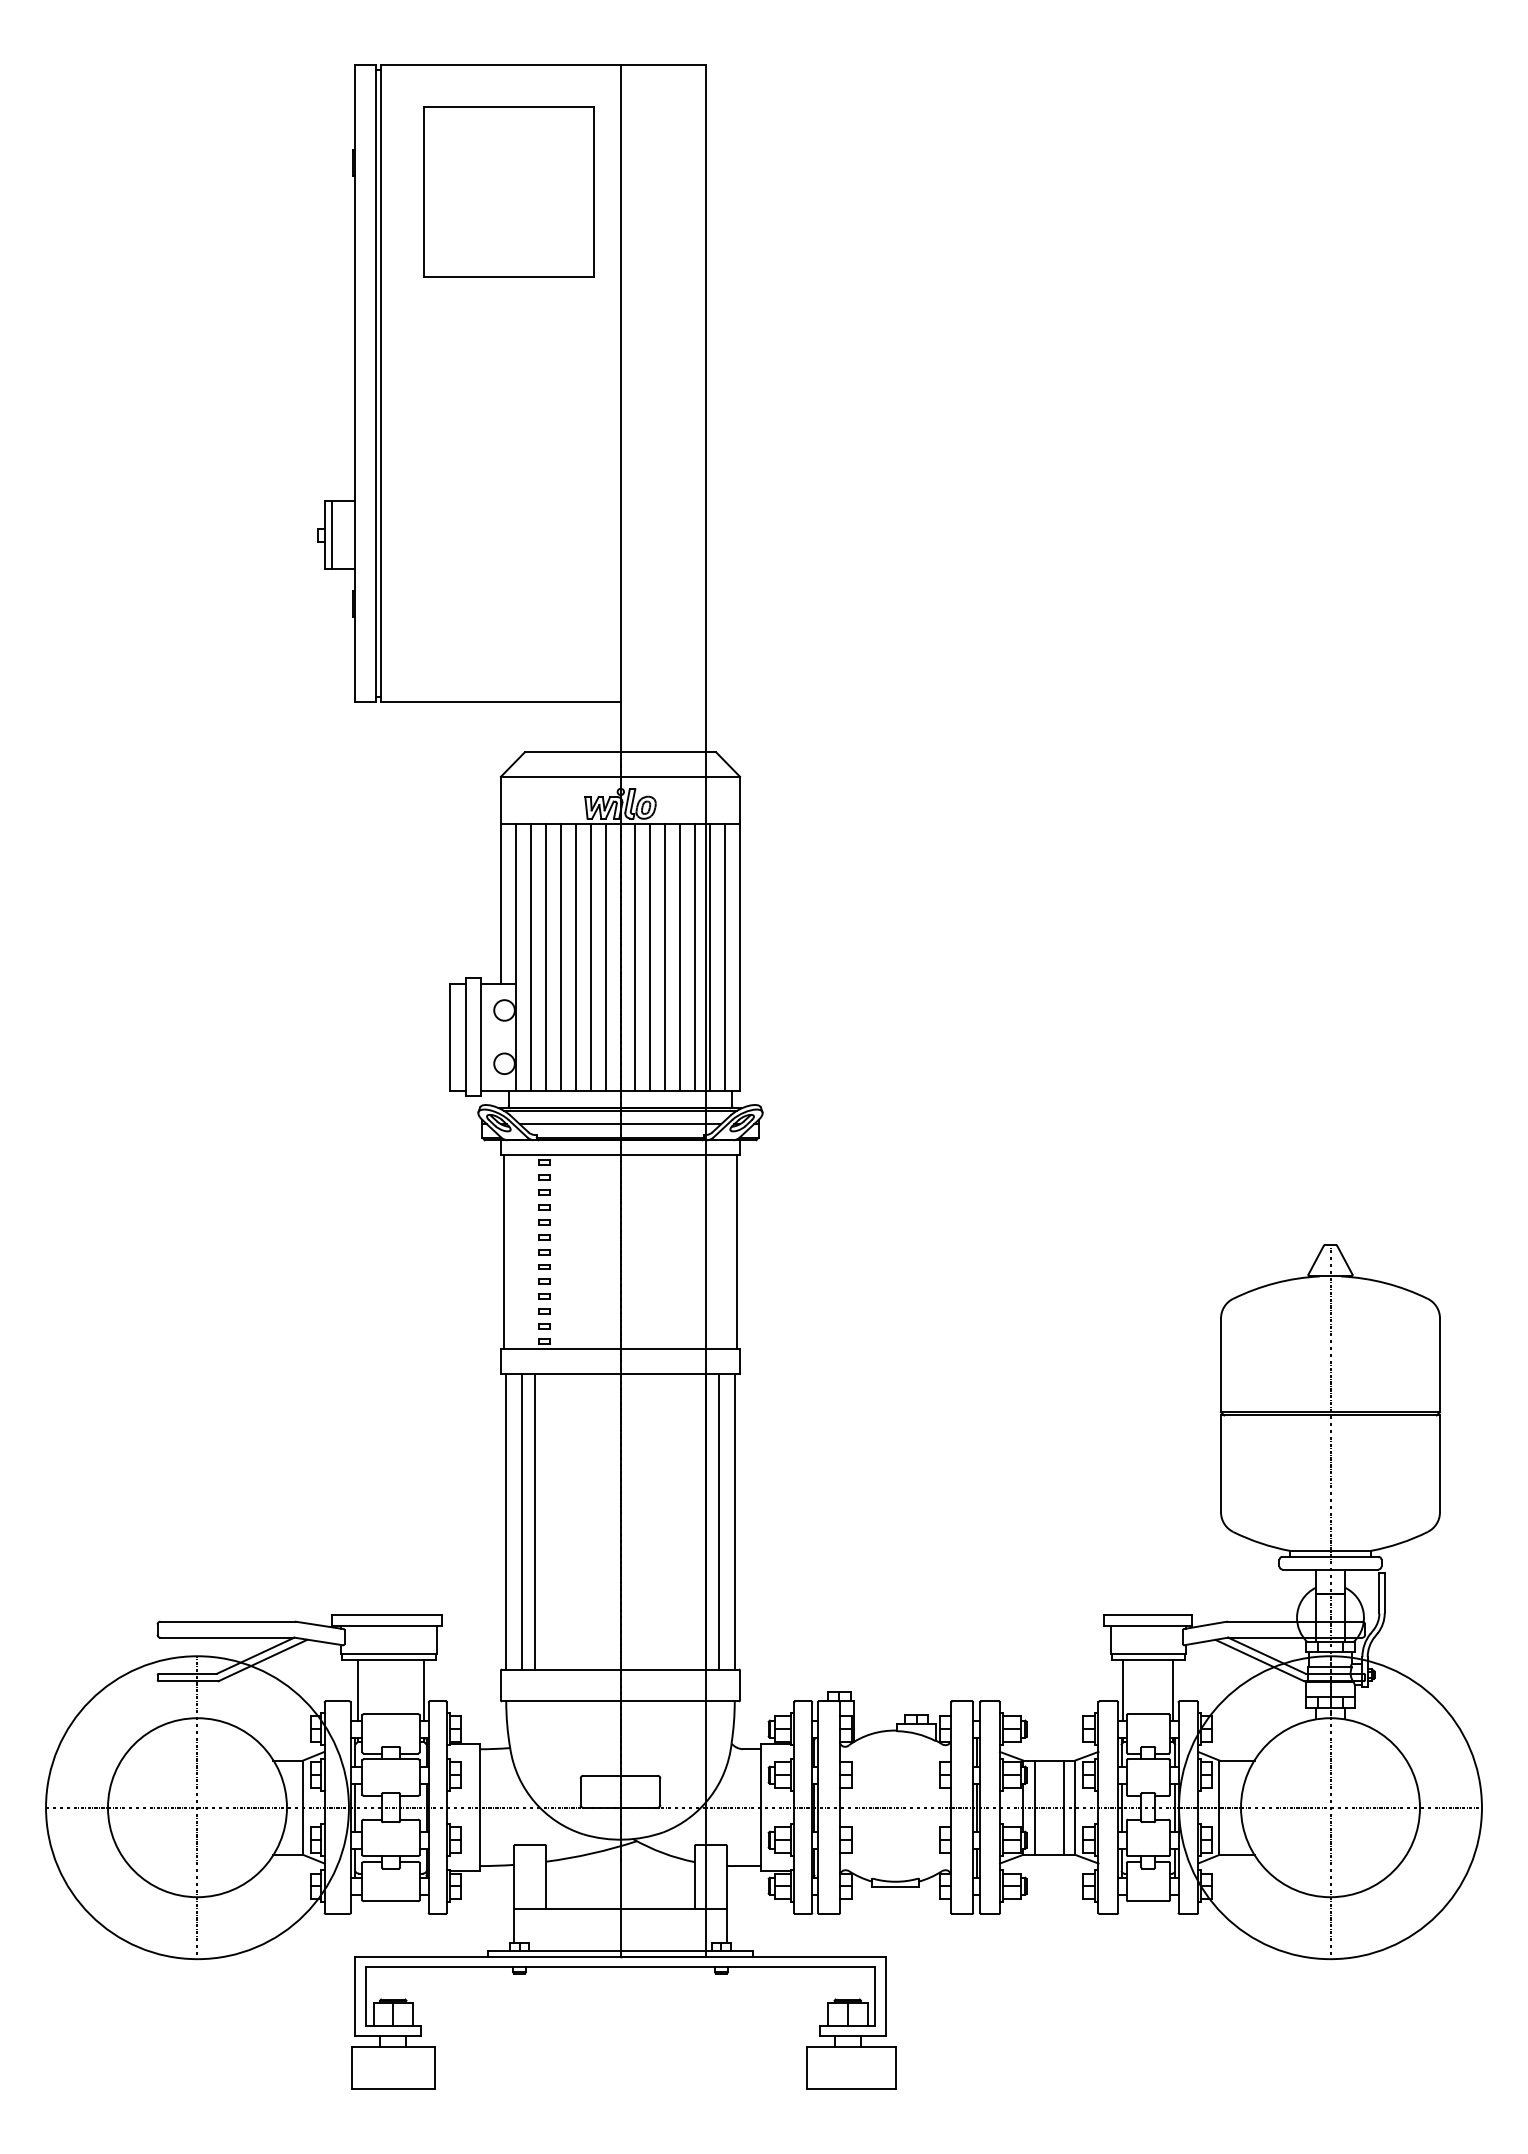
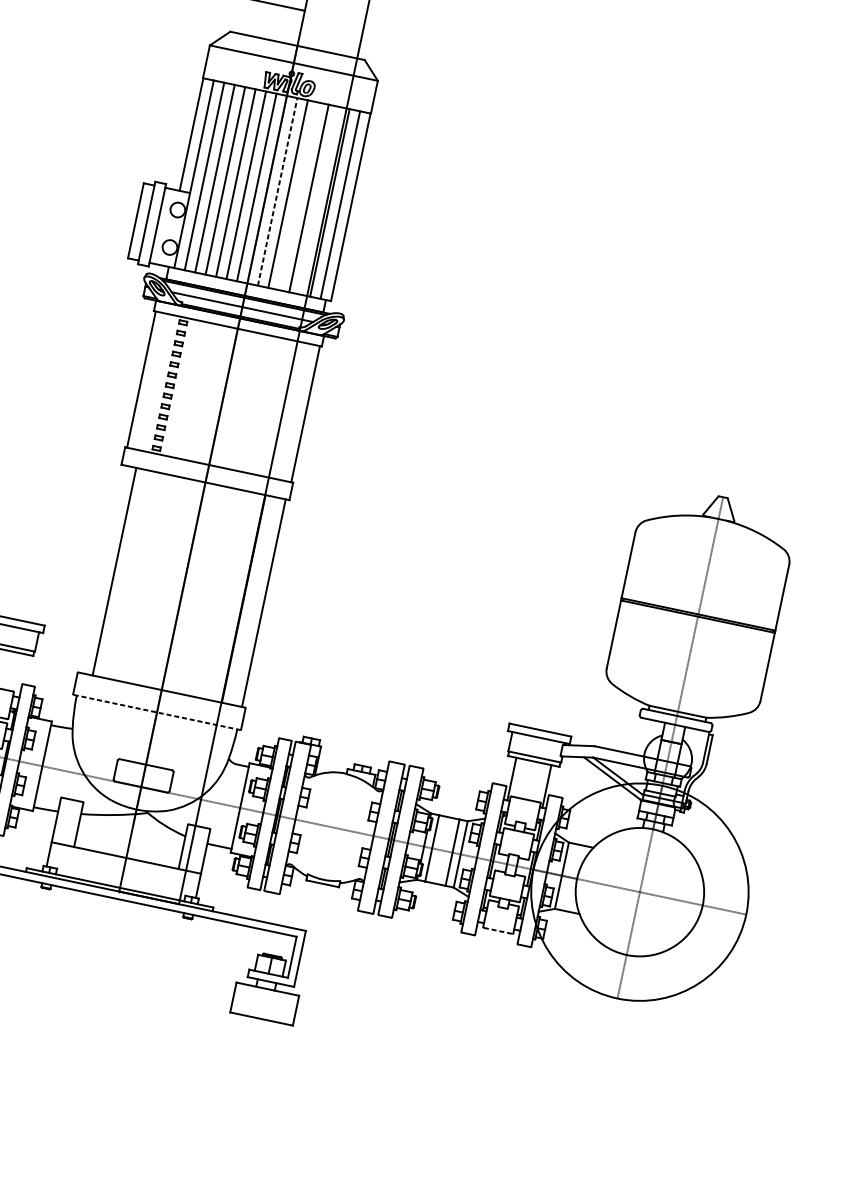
line: (665, 956) -> (298, 195), removed
line: (694, 956) -> (319, 200), removed
line: (635, 957) -> (277, 192), solid -> dashed
line: (506, 1521) -> (103, 569), removed
line: (534, 1521) -> (123, 573), removed
line: (718, 1521) -> (252, 600), removed
line: (424, 1689) -> (21, 675), removed
line: (620, 1701) -> (157, 712), solid -> dashed
line: (1148, 1901) -> (498, 931), solid -> dashed

